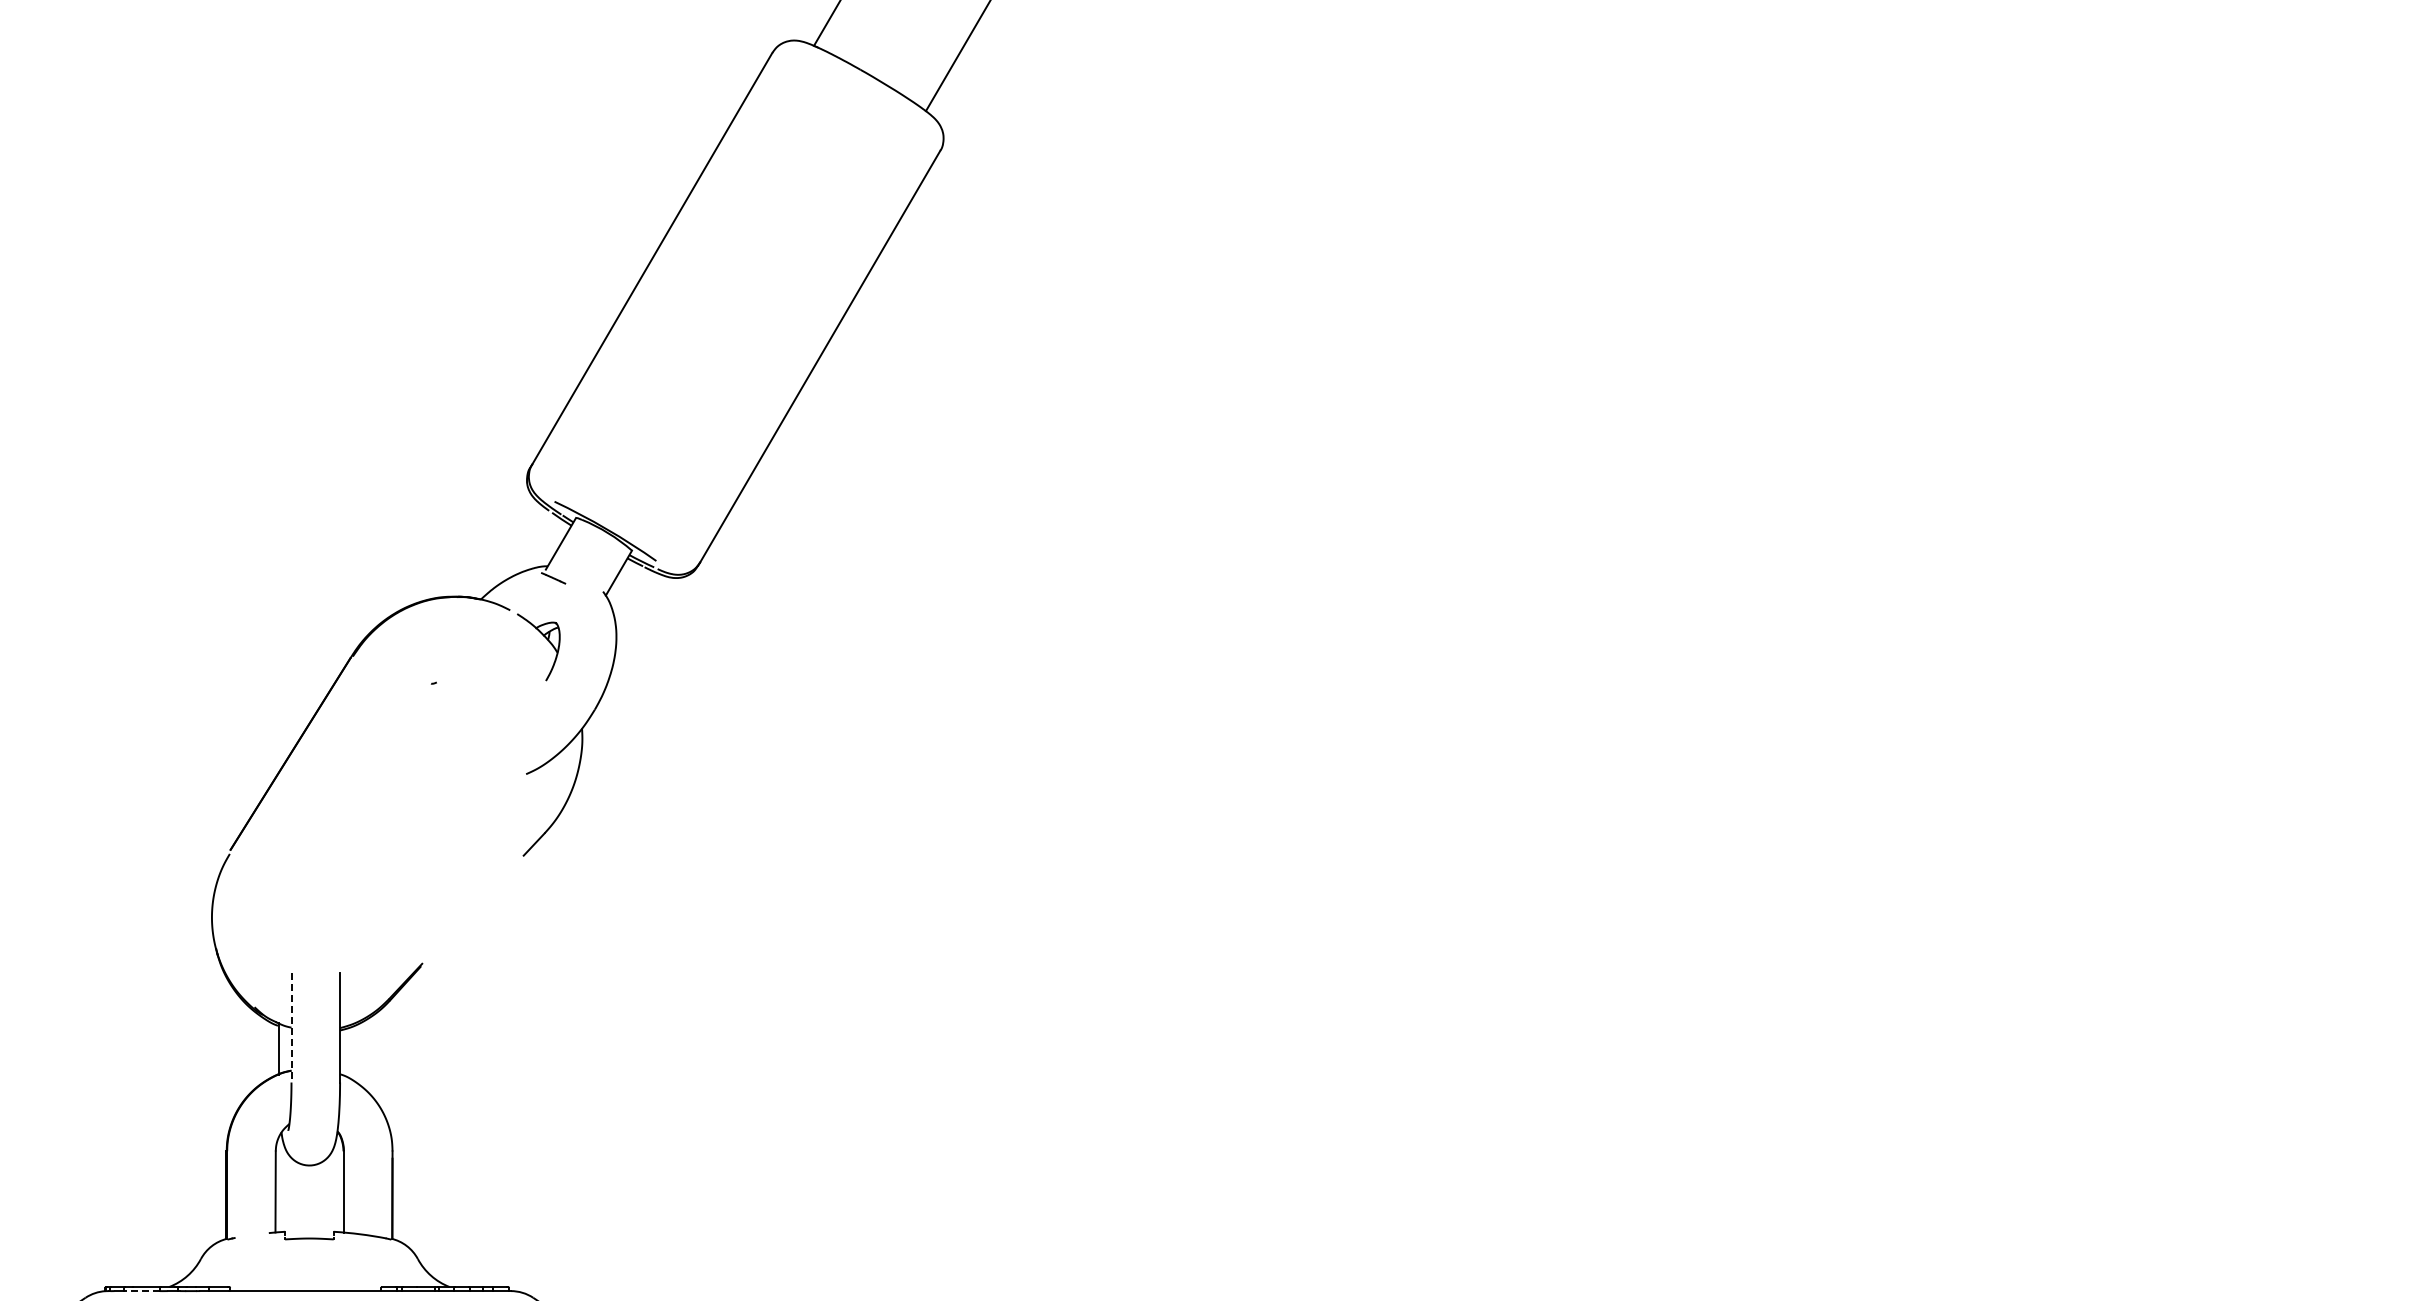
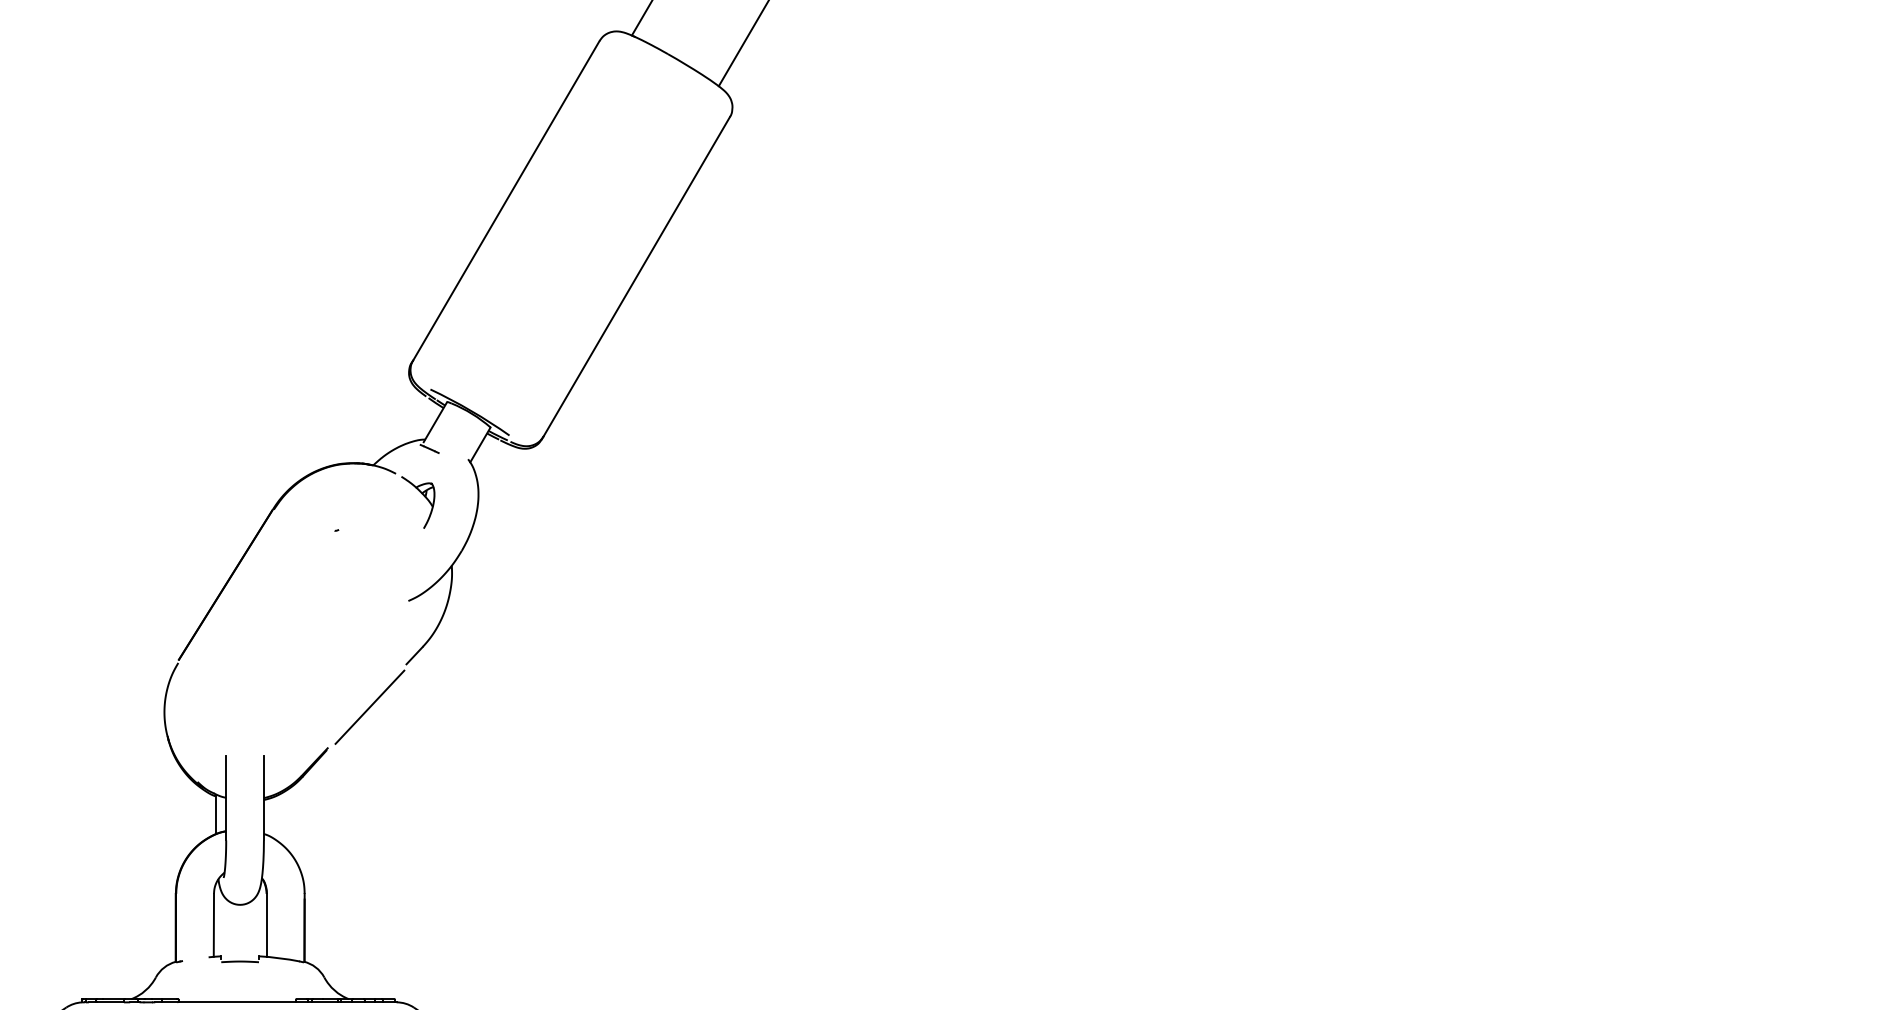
line: (476, 910) -> (369, 706), added
line: (291, 1027) -> (226, 797), dashed -> solid
line: (142, 1291) -> (110, 1002), dashed -> solid

